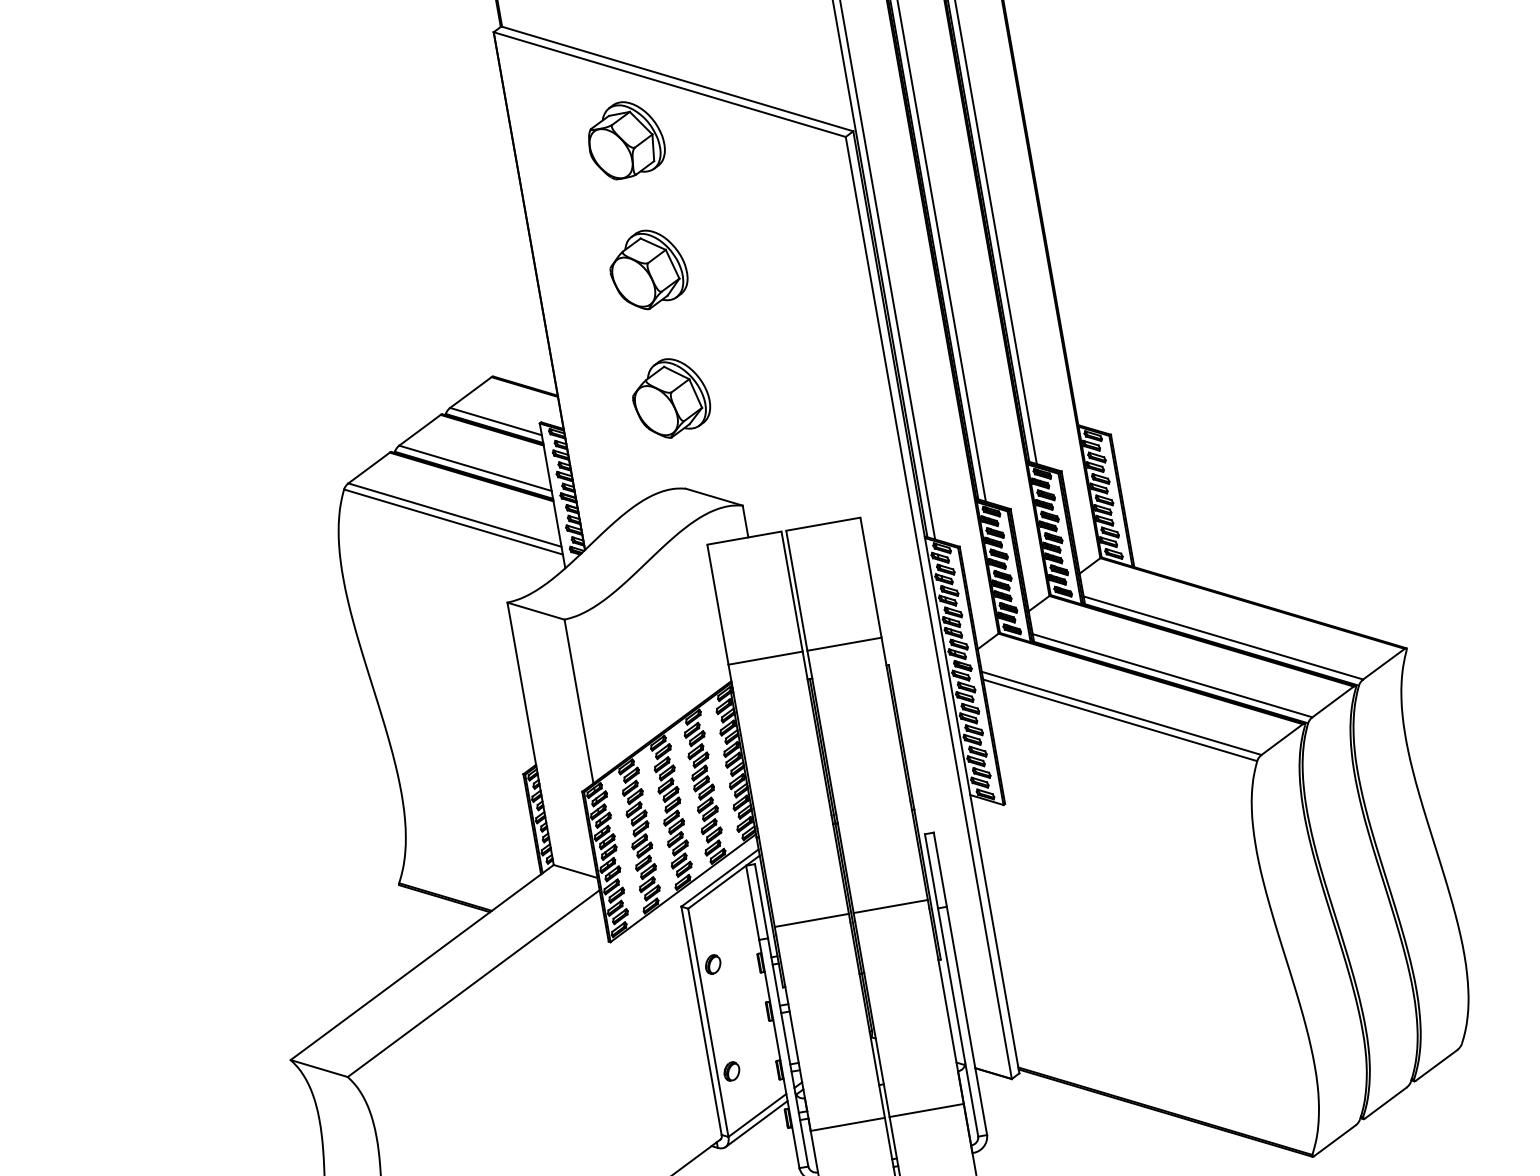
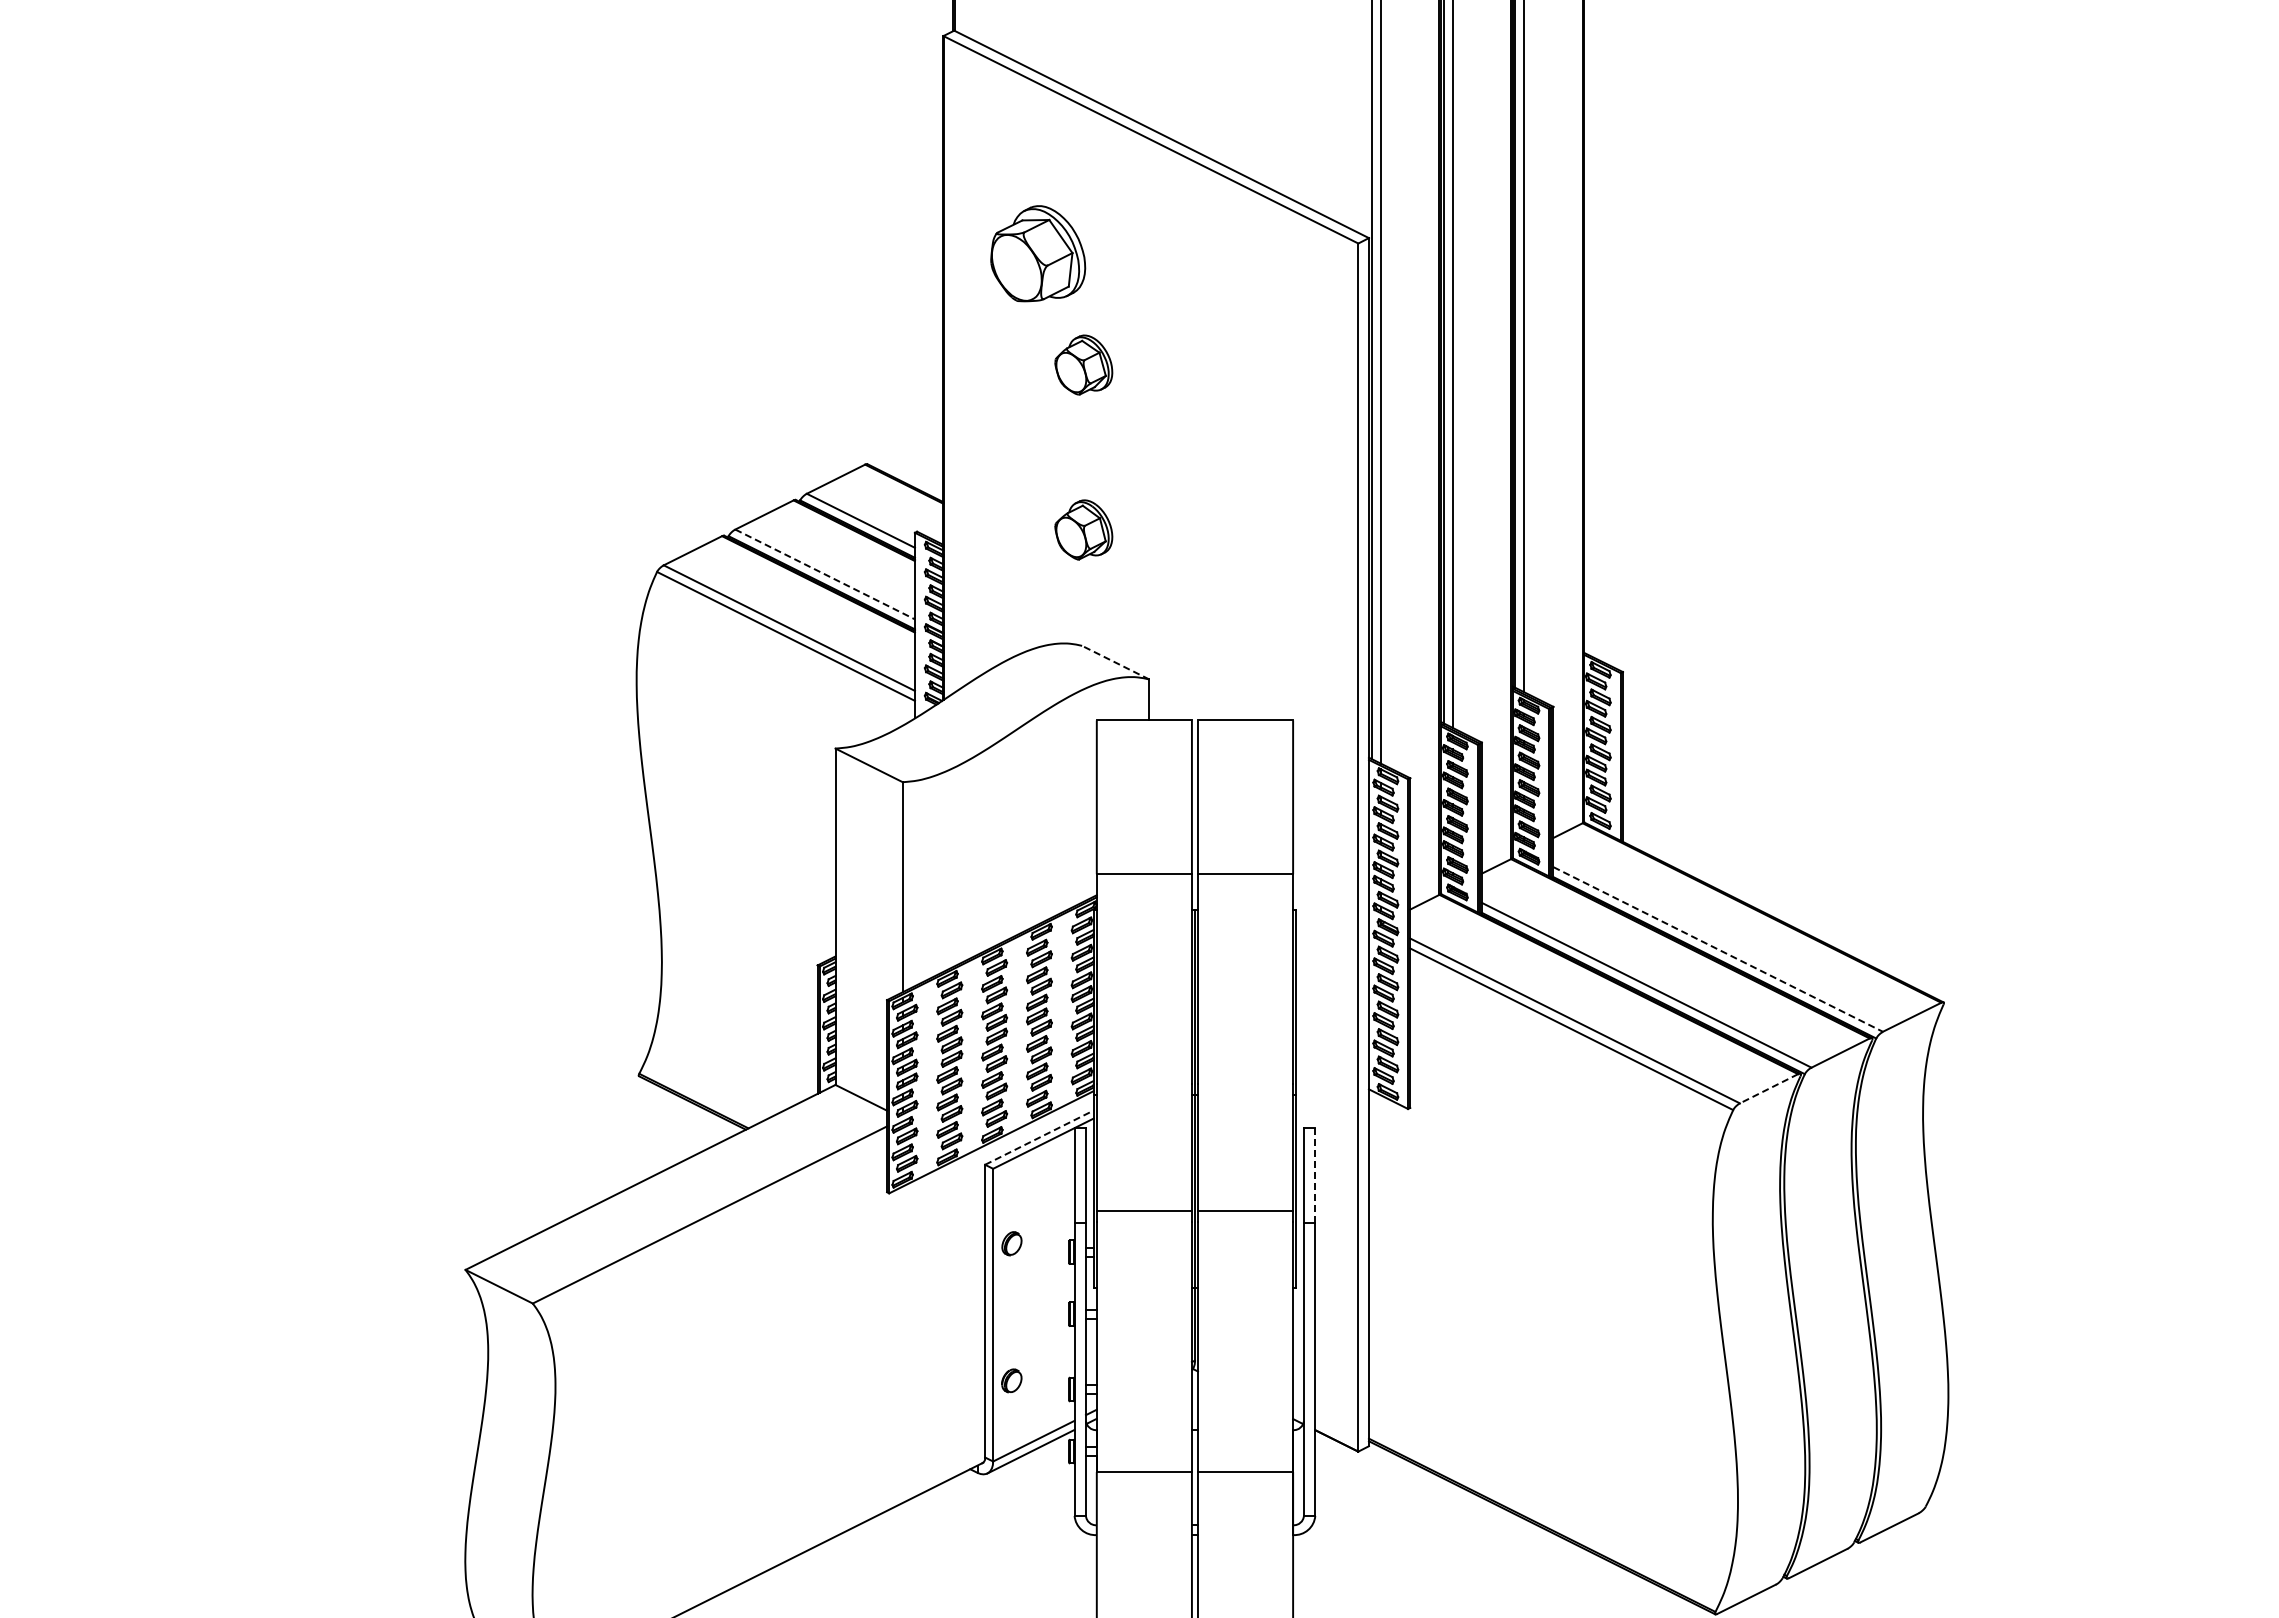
part: (626, 139) -> (1038, 253), moved
part: (648, 269) -> (1083, 364), size x0.6
part: (670, 397) -> (1083, 529), size x0.6
line: (475, 468) -> (825, 574), solid -> dashed
line: (713, 497) -> (1115, 662), solid -> dashed
line: (1223, 637) -> (1718, 949), solid -> dashed
line: (1282, 739) -> (1769, 1088), solid -> dashed
line: (940, 869) -> (1315, 1175), solid -> dashed
line: (720, 877) -> (1039, 1137), solid -> dashed

